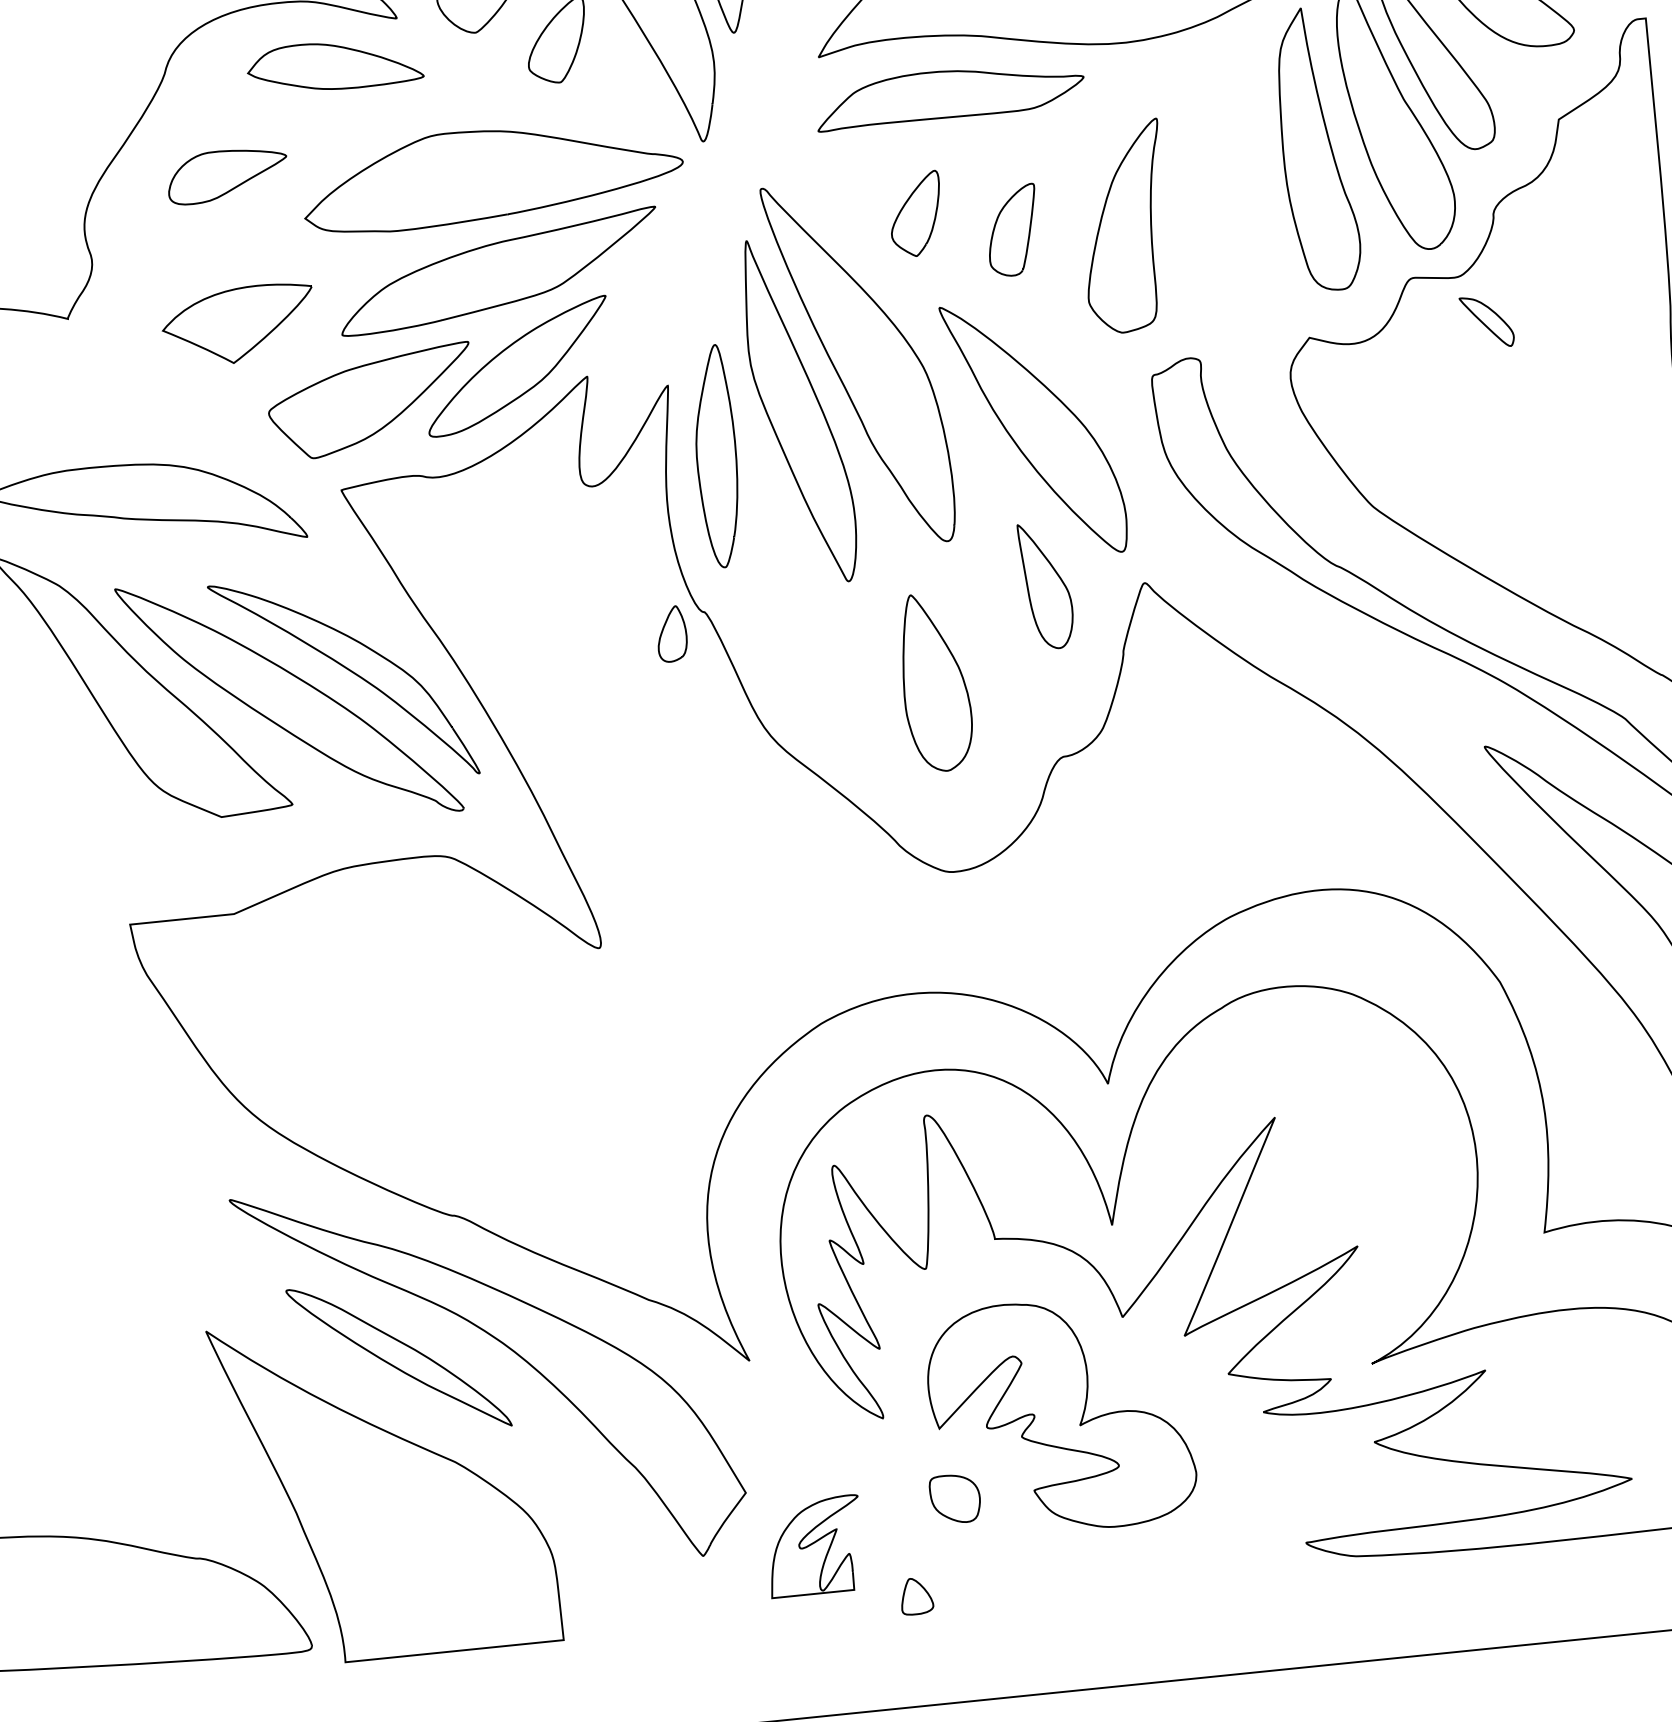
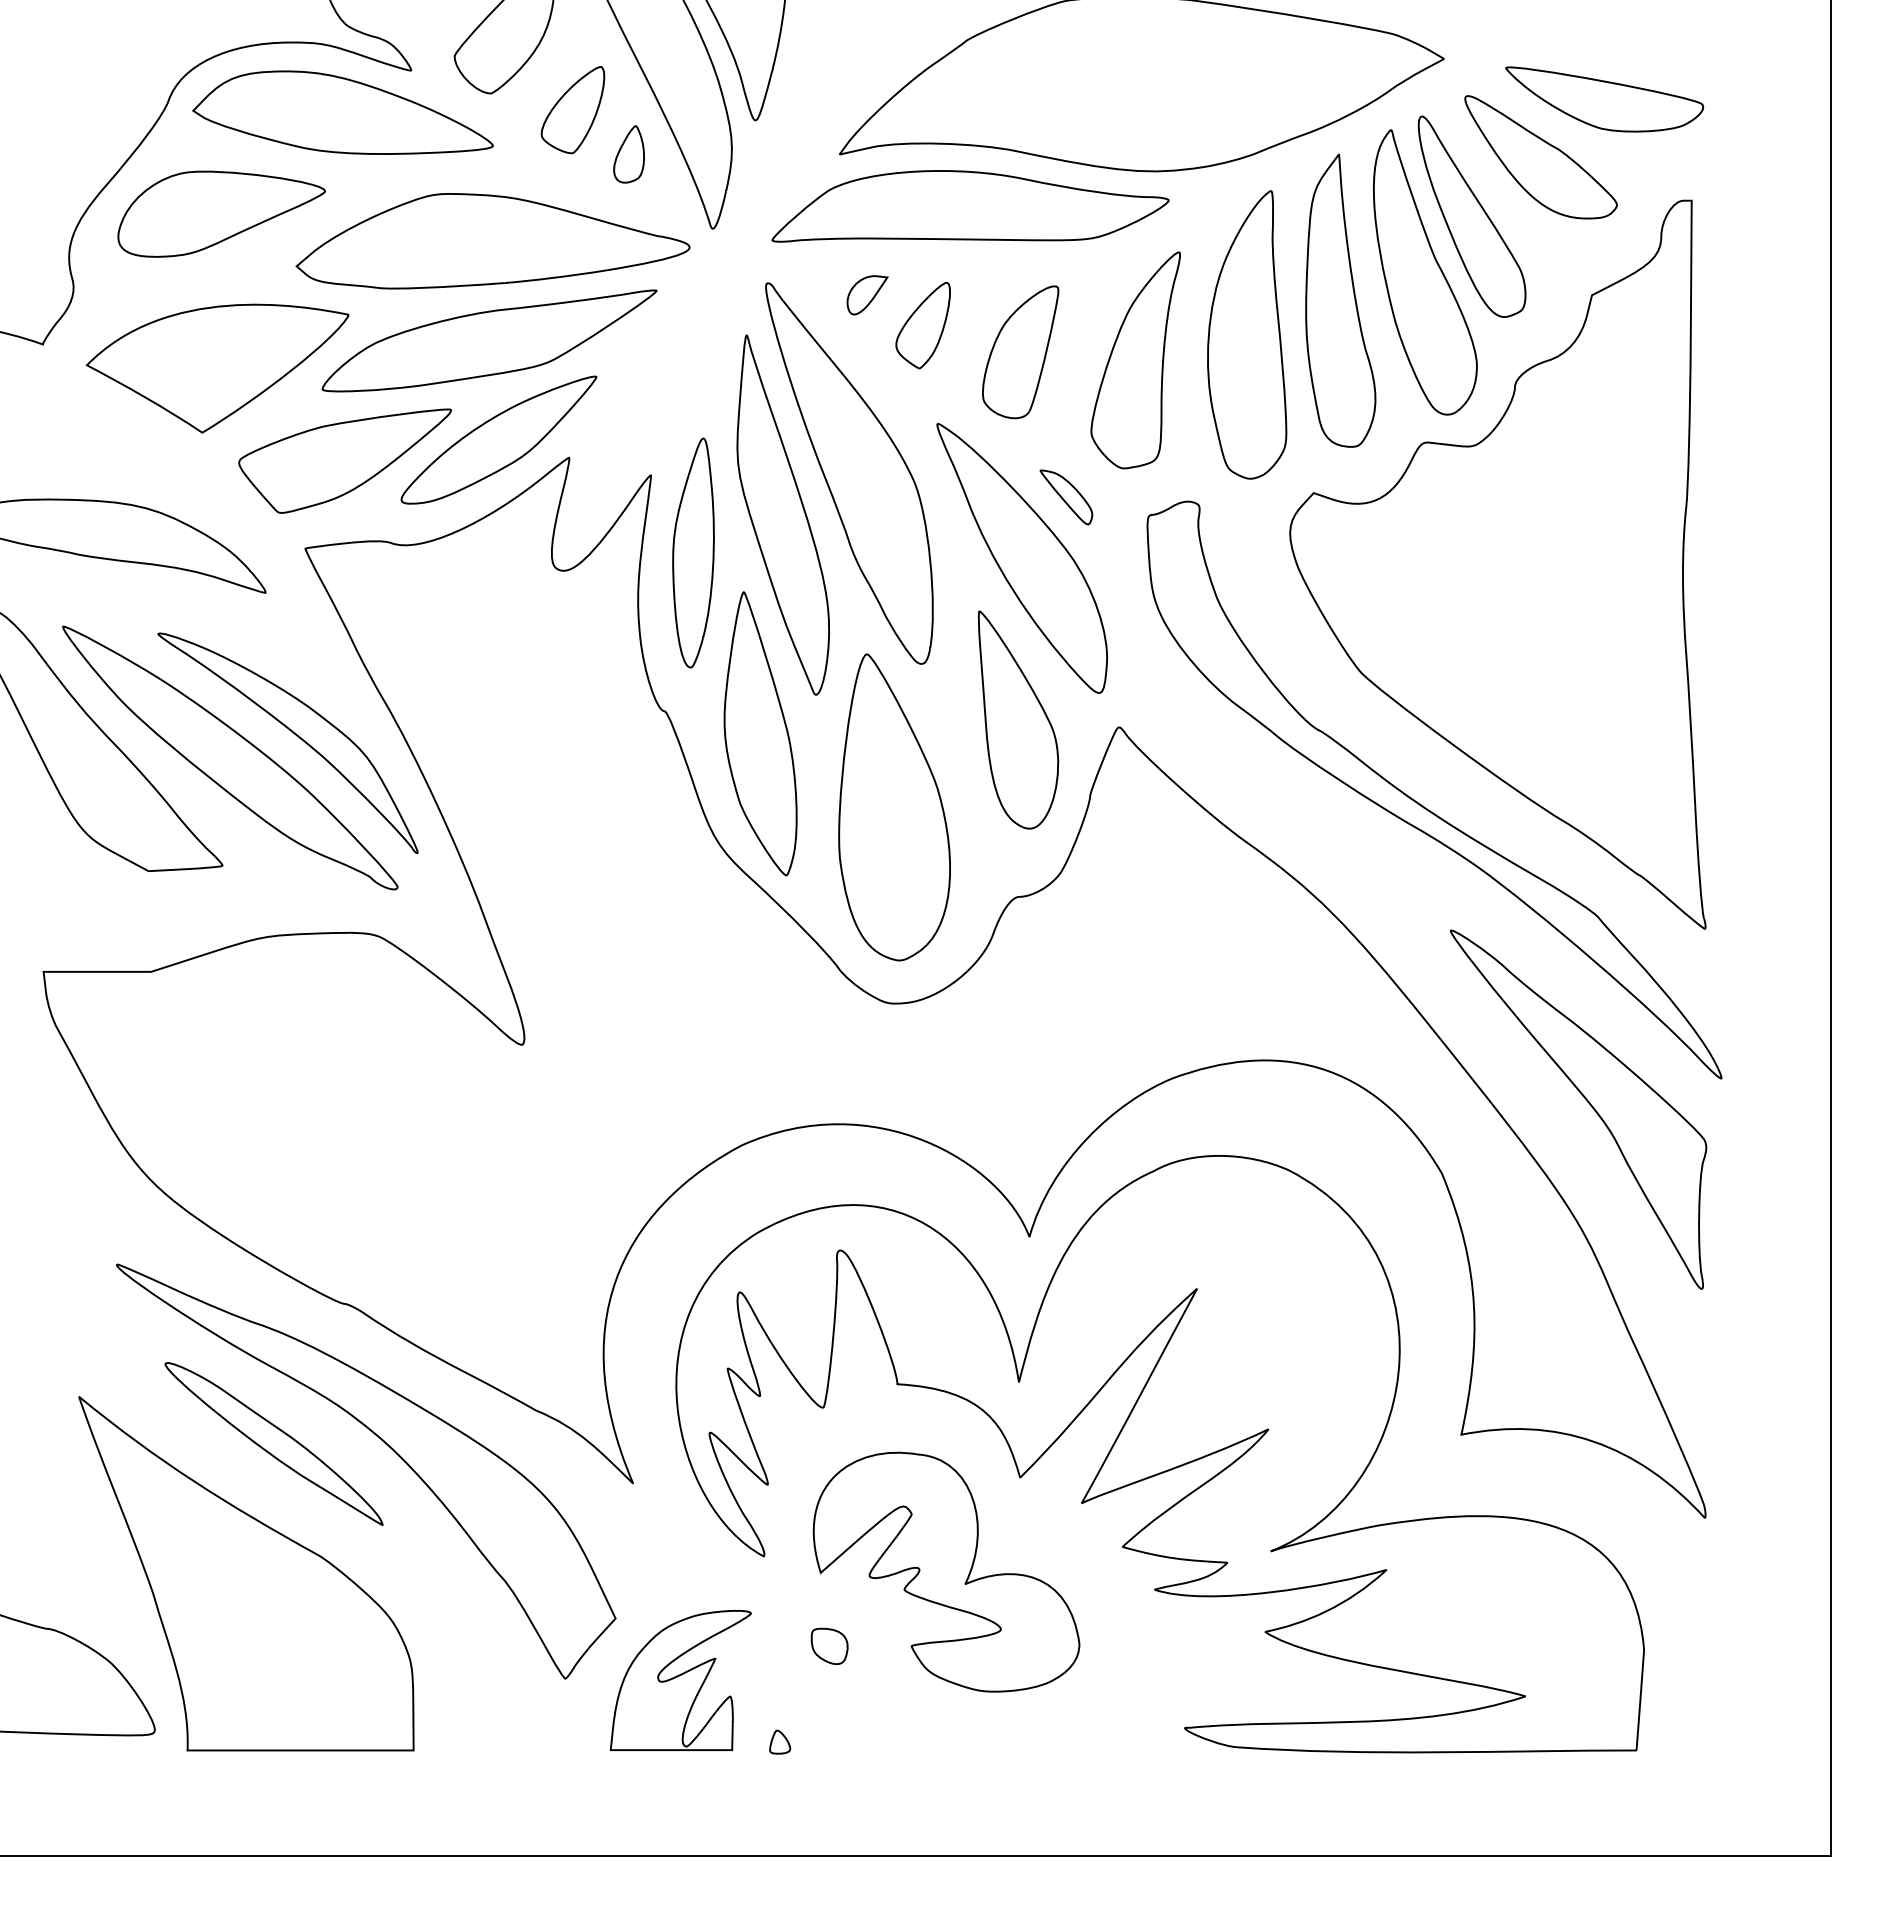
part: (334, 65) -> (342, 112), size x1.67
part: (950, 94) -> (970, 206), size x1.43
part: (227, 174) -> (221, 213), size x1.67
part: (859, 190) -> (867, 295), added
part: (1230, 191) -> (1247, 334), added
part: (1012, 230) -> (1020, 352), size x1.43
part: (1487, 322) -> (1066, 497), moved
part: (238, 325) -> (217, 368), size x1.67
part: (1046, 585) -> (1018, 719), size x1.67
part: (798, 624) -> (760, 733), added
part: (671, 634) -> (628, 154), moved
part: (935, 682) -> (894, 807), size x1.67
part: (955, 1497) -> (829, 1645), size x0.71
part: (814, 1546) -> (680, 1680), size x1.43
part: (917, 1595) -> (780, 1741), size x0.62

